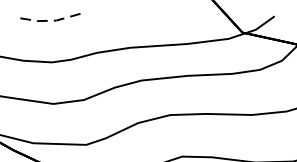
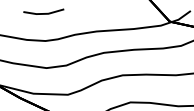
line: (48, 20) -> (43, 13), dashed -> solid

